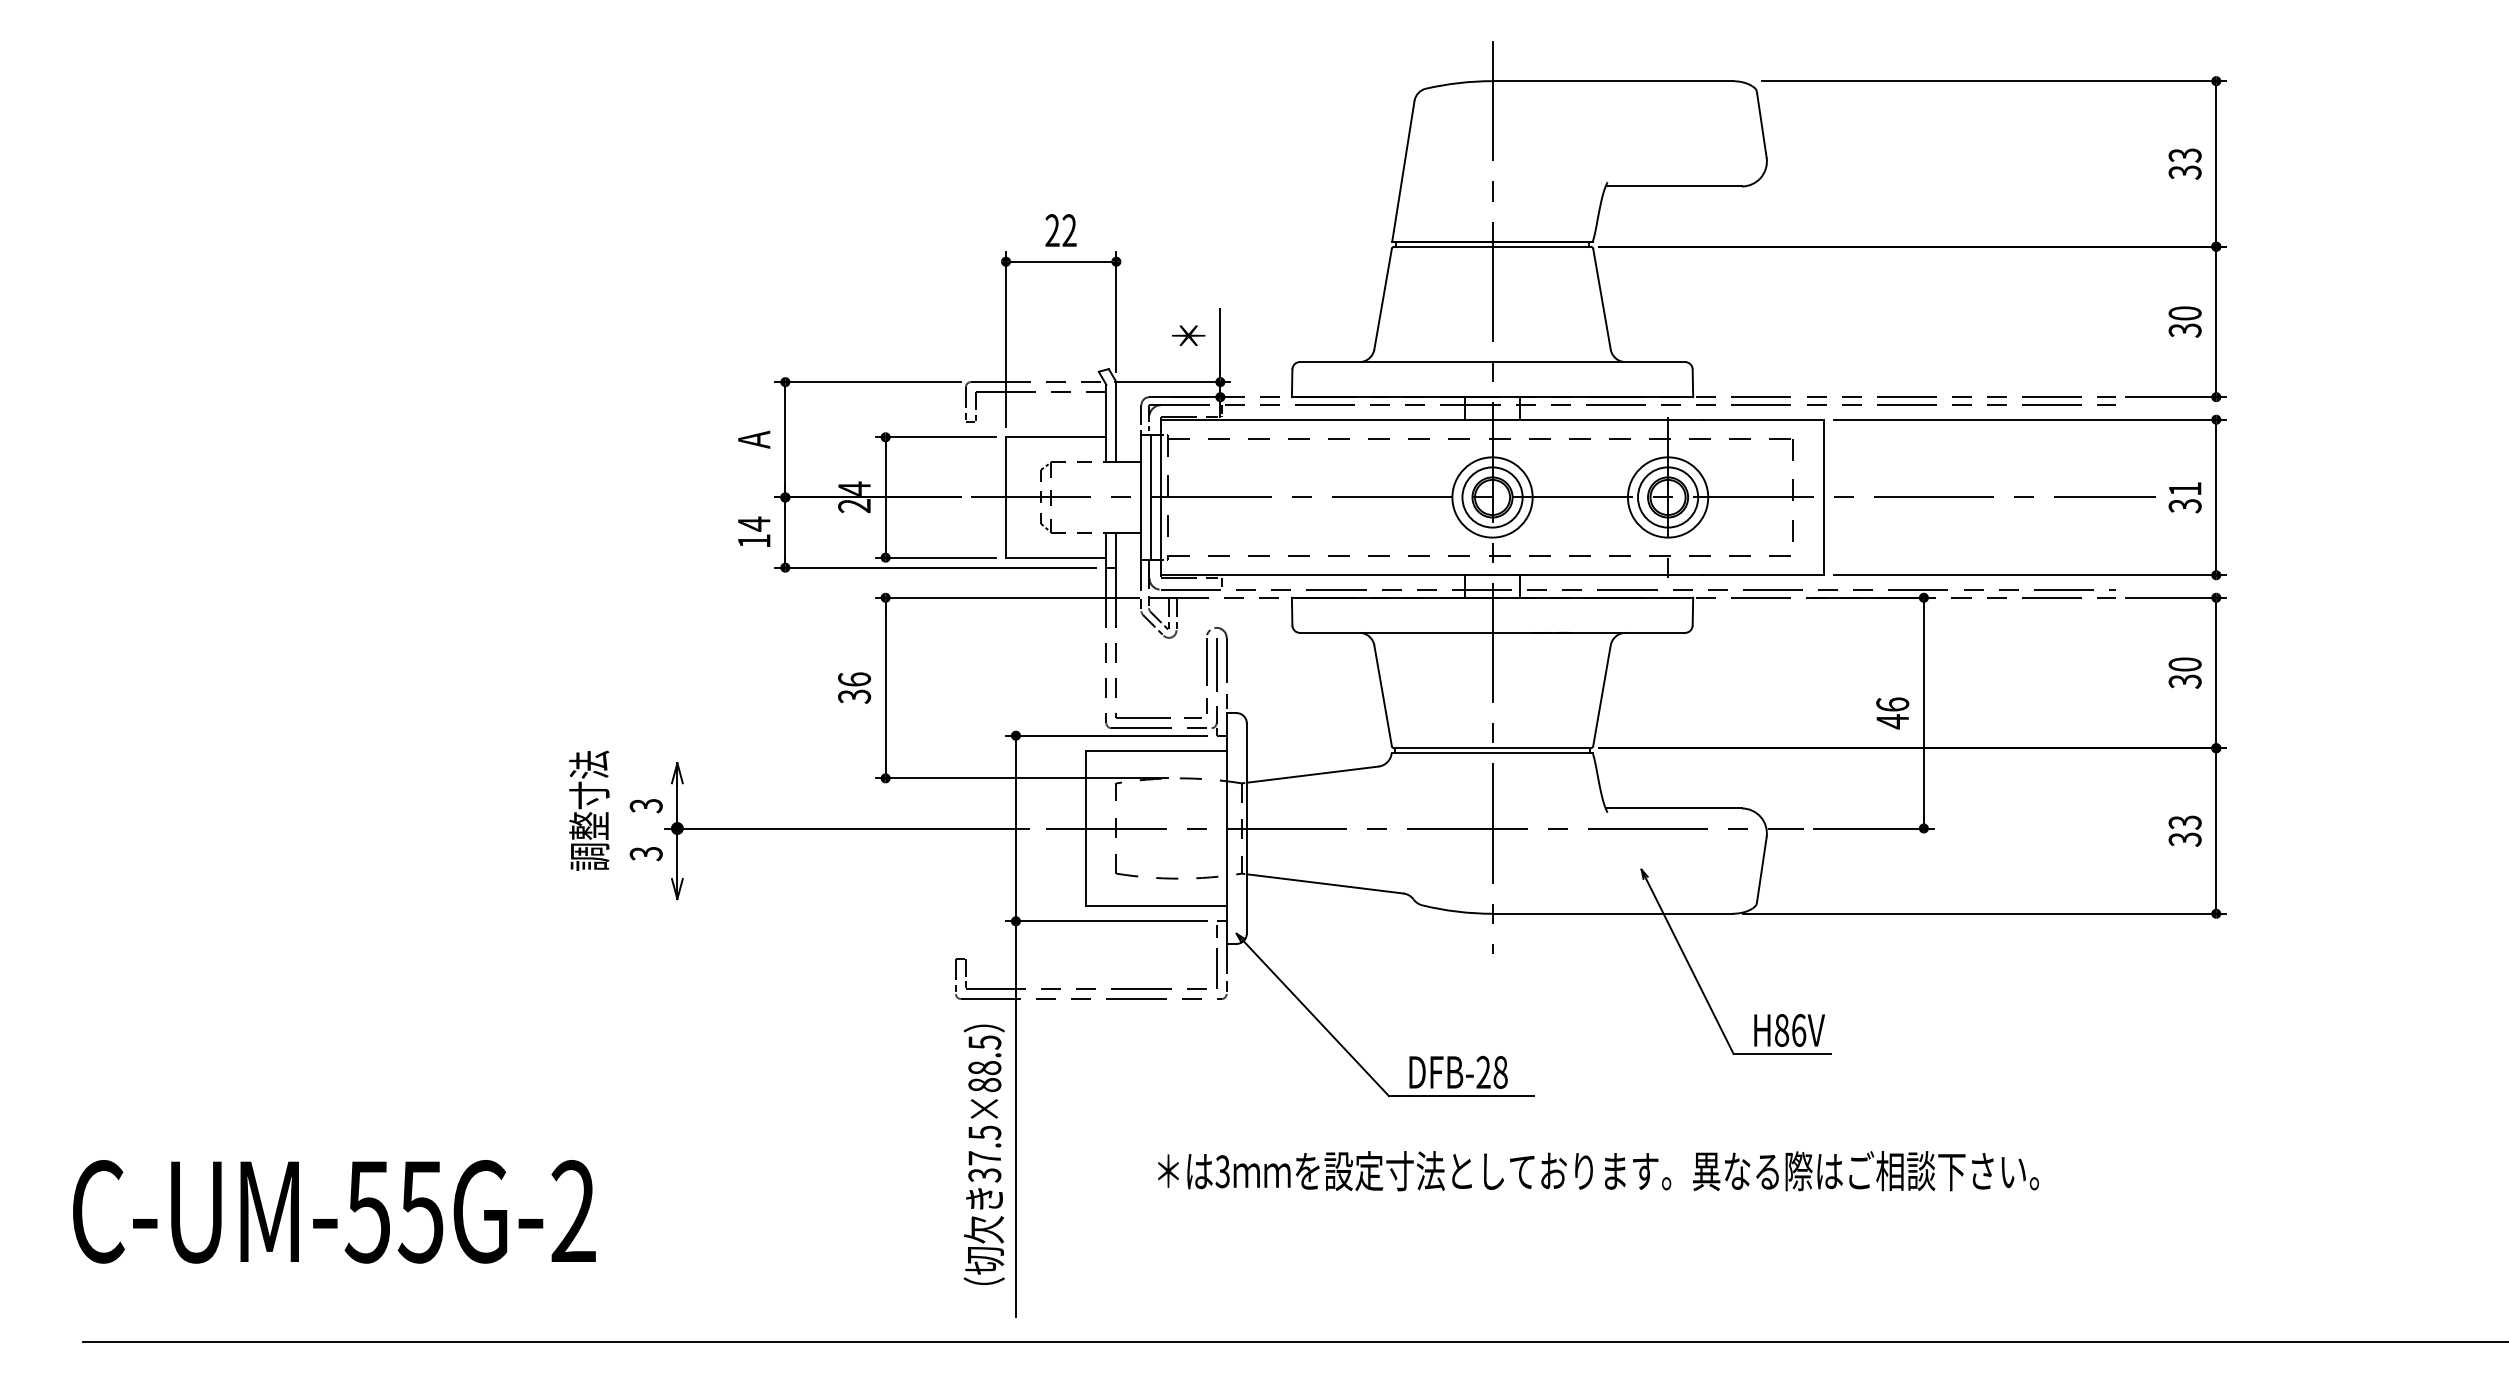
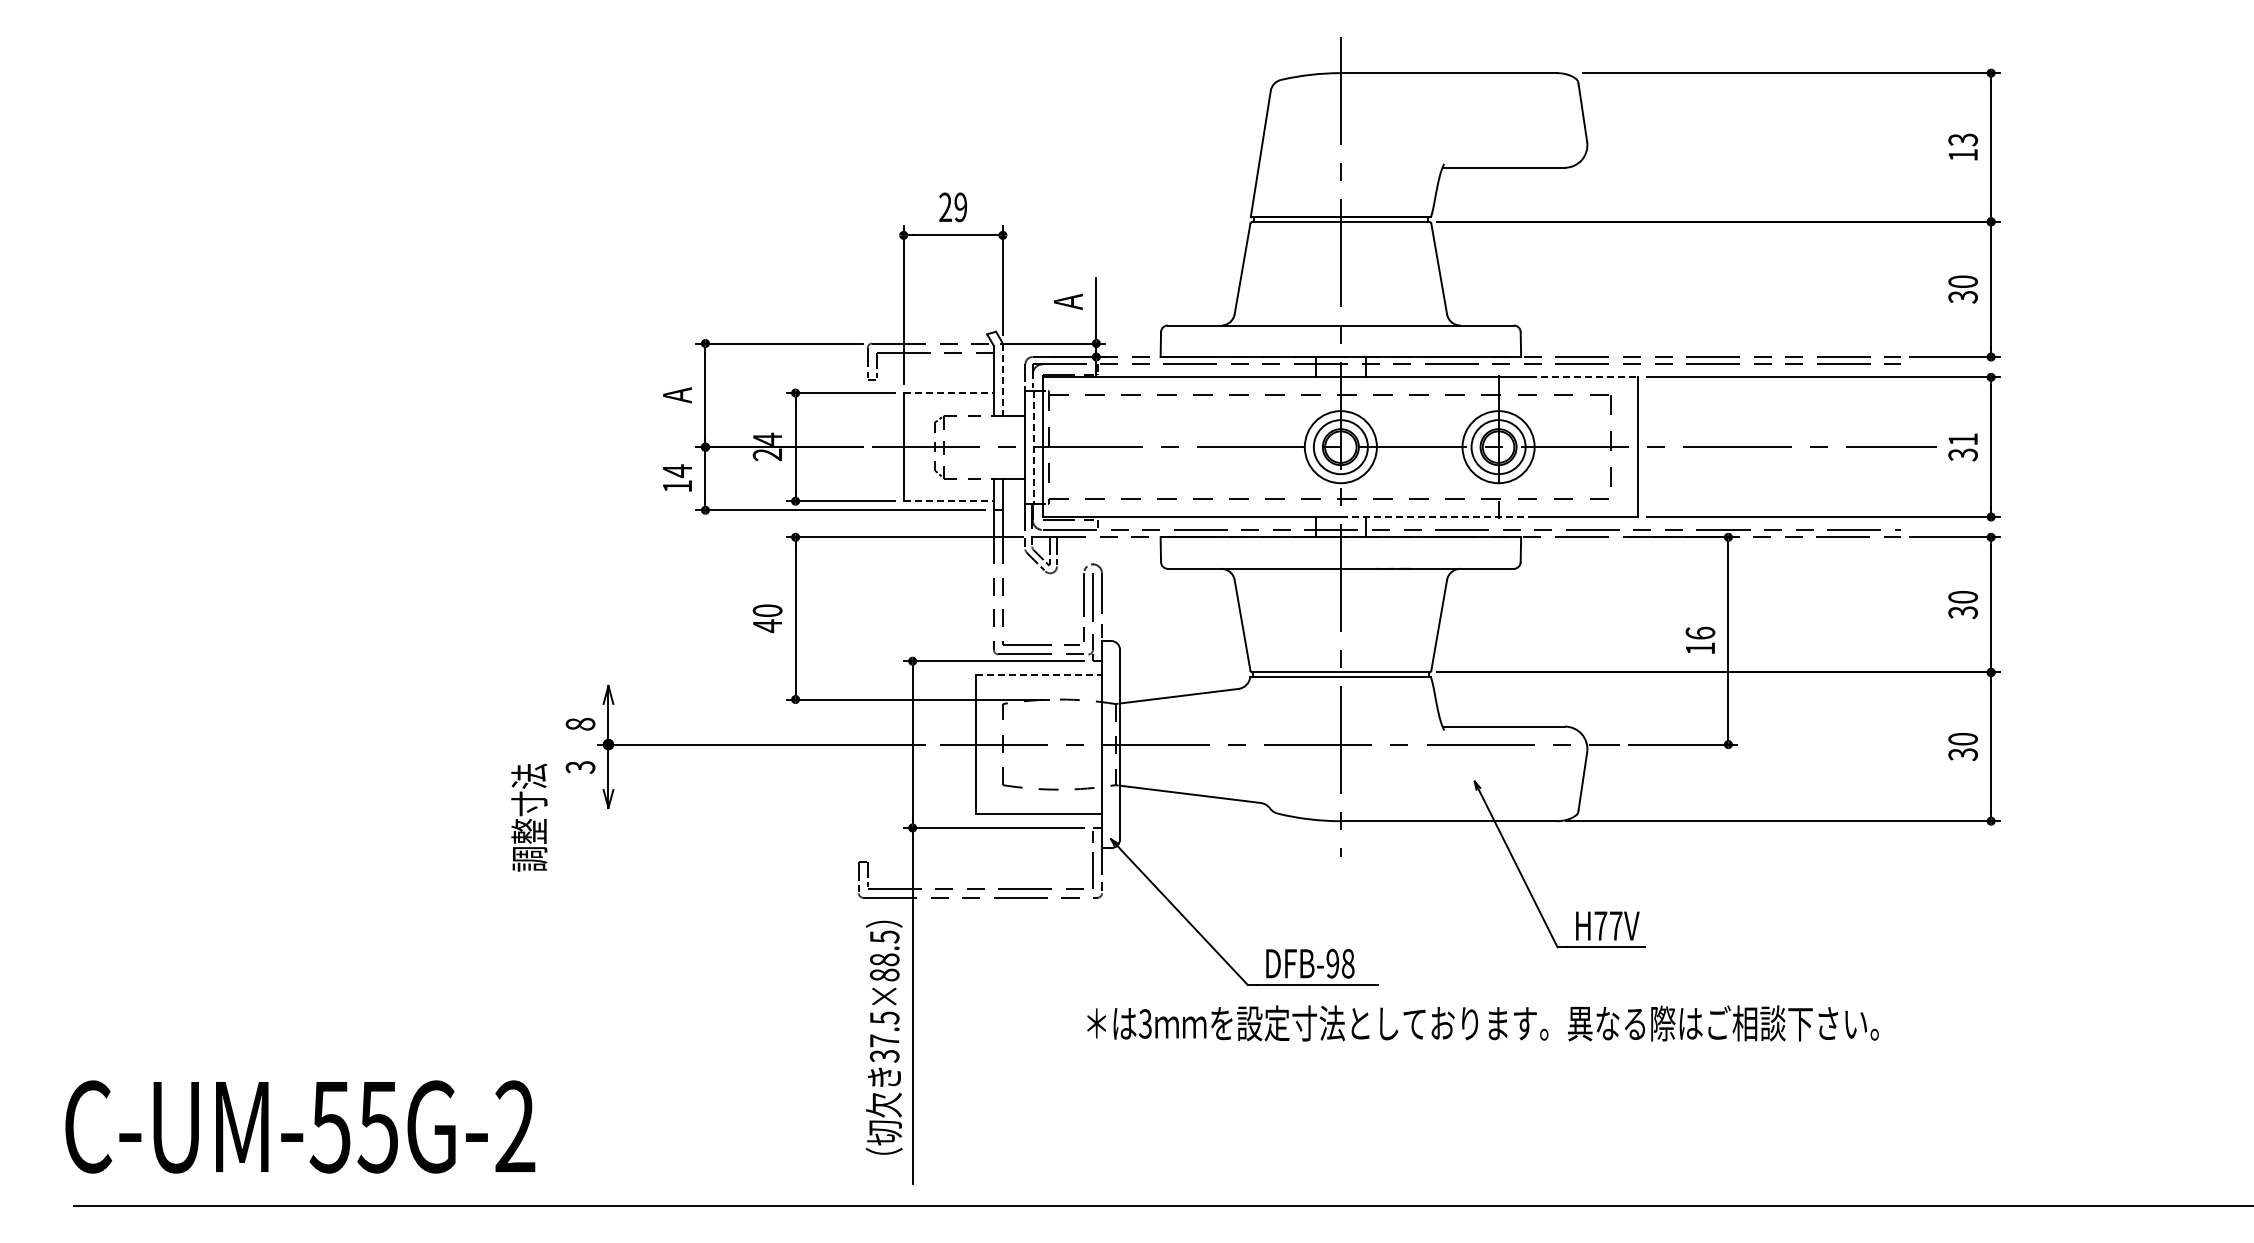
text: (2185, 172) -> (1963, 155), 33 -> 13
text: (1069, 230) -> (960, 207), 22 -> 29
text: (1188, 335) -> (1067, 301), ＊ -> A
line: (1763, 419) -> (1584, 377), solid -> dashed
line: (1115, 423) -> (1002, 380), solid -> dashed
line: (1056, 437) -> (949, 393), solid -> dashed
line: (1151, 497) -> (1034, 447), solid -> dashed
line: (1056, 557) -> (949, 501), solid -> dashed
line: (1597, 575) -> (1435, 517), solid -> dashed
text: (854, 688) -> (767, 618), 36 -> 40
text: (1892, 721) -> (1700, 648), 46 -> 16
line: (1157, 750) -> (1039, 674), solid -> dashed
text: (646, 806) -> (580, 724), 3 -> 8
text: (589, 810) -> (529, 817), moved
text: (2184, 822) -> (1962, 739), 33 -> 30
text: (1790, 1029) -> (1608, 925), H86V -> H77V
text: (1483, 1072) -> (1332, 963), DFB-28 -> DFB-98
text: (1597, 1171) -> (1482, 1023), moved
text: (334, 1211) -> (300, 1126), moved

